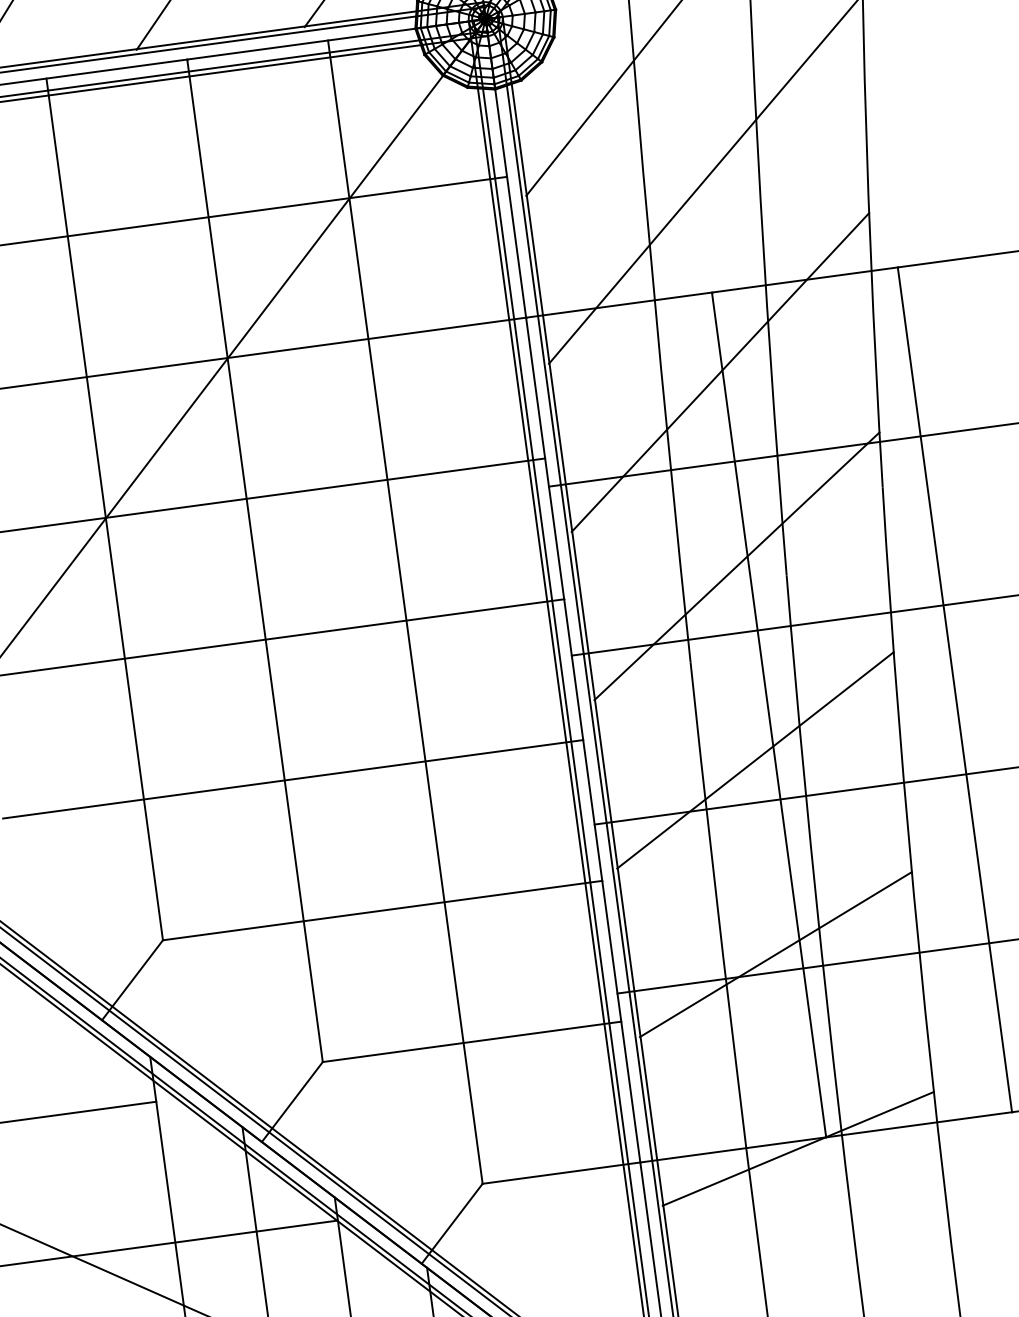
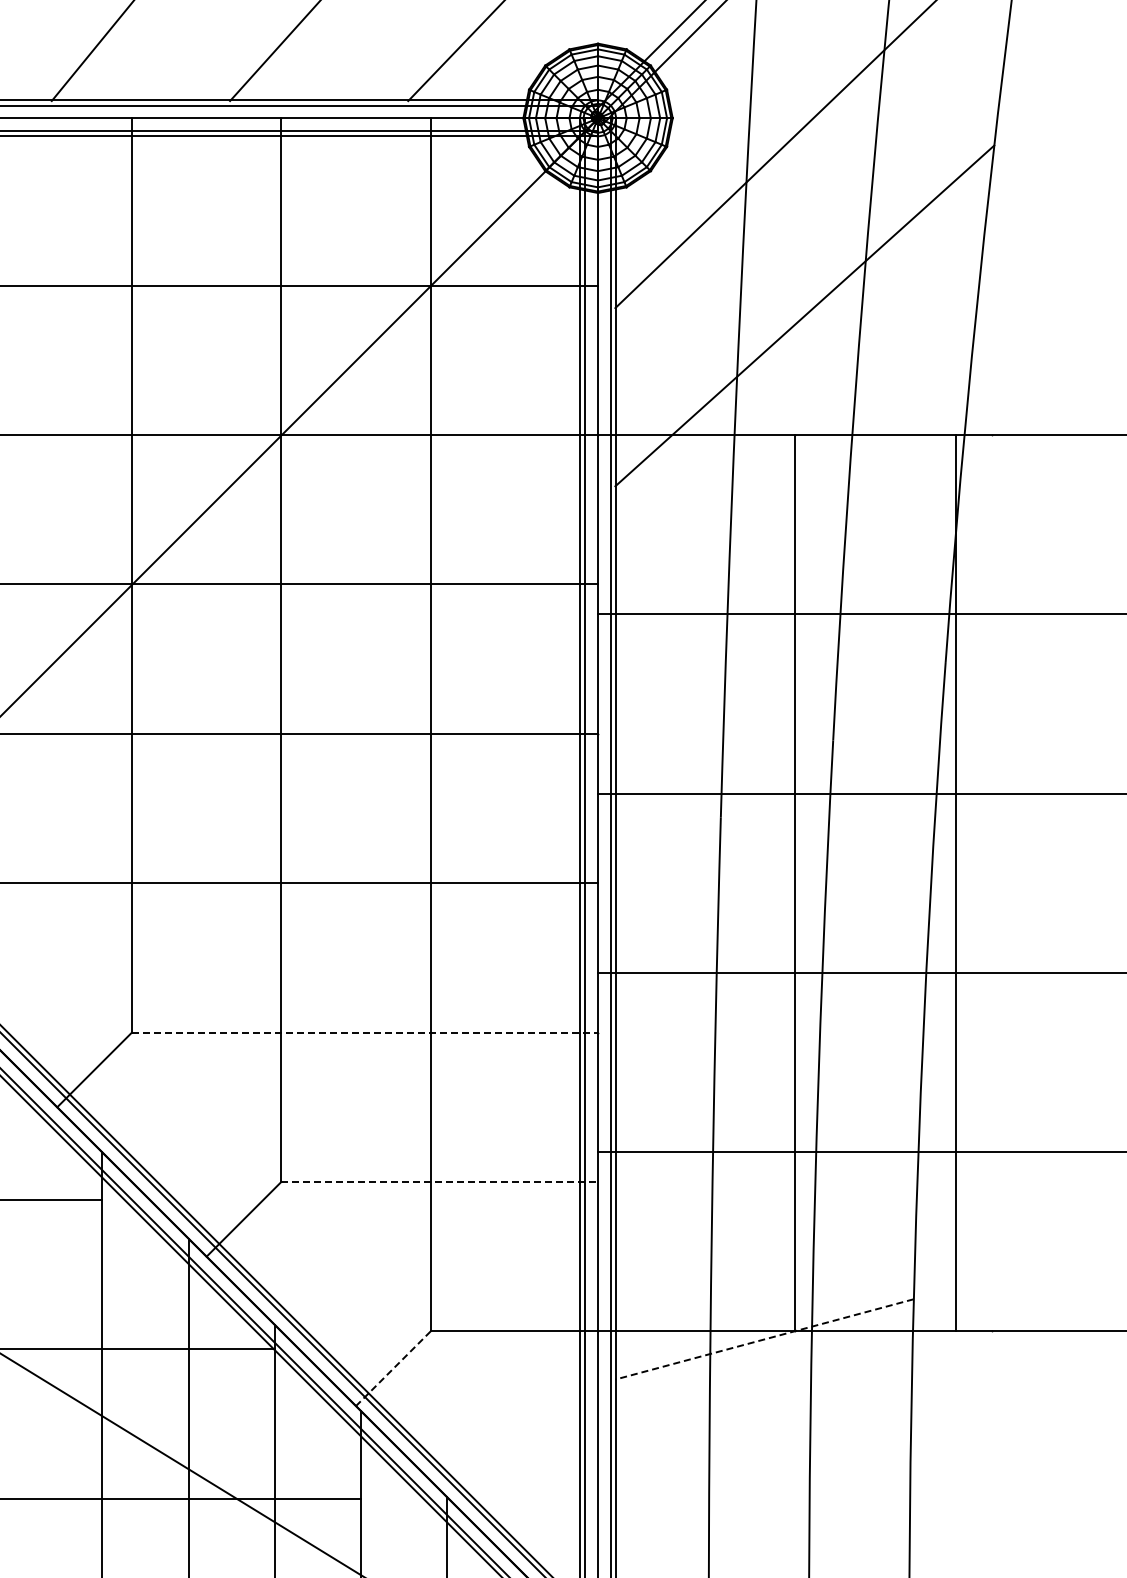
line: (720, 372) -> (792, 519), removed
line: (736, 566) -> (782, 723), removed
line: (955, 690) -> (956, 883), moved
line: (755, 760) -> (774, 928), removed
line: (383, 910) -> (365, 1032), solid -> dashed
line: (775, 954) -> (768, 1133), removed
line: (472, 1041) -> (440, 1181), solid -> dashed
line: (798, 1148) -> (764, 1339), solid -> dashed
line: (452, 1223) -> (393, 1368), solid -> dashed

